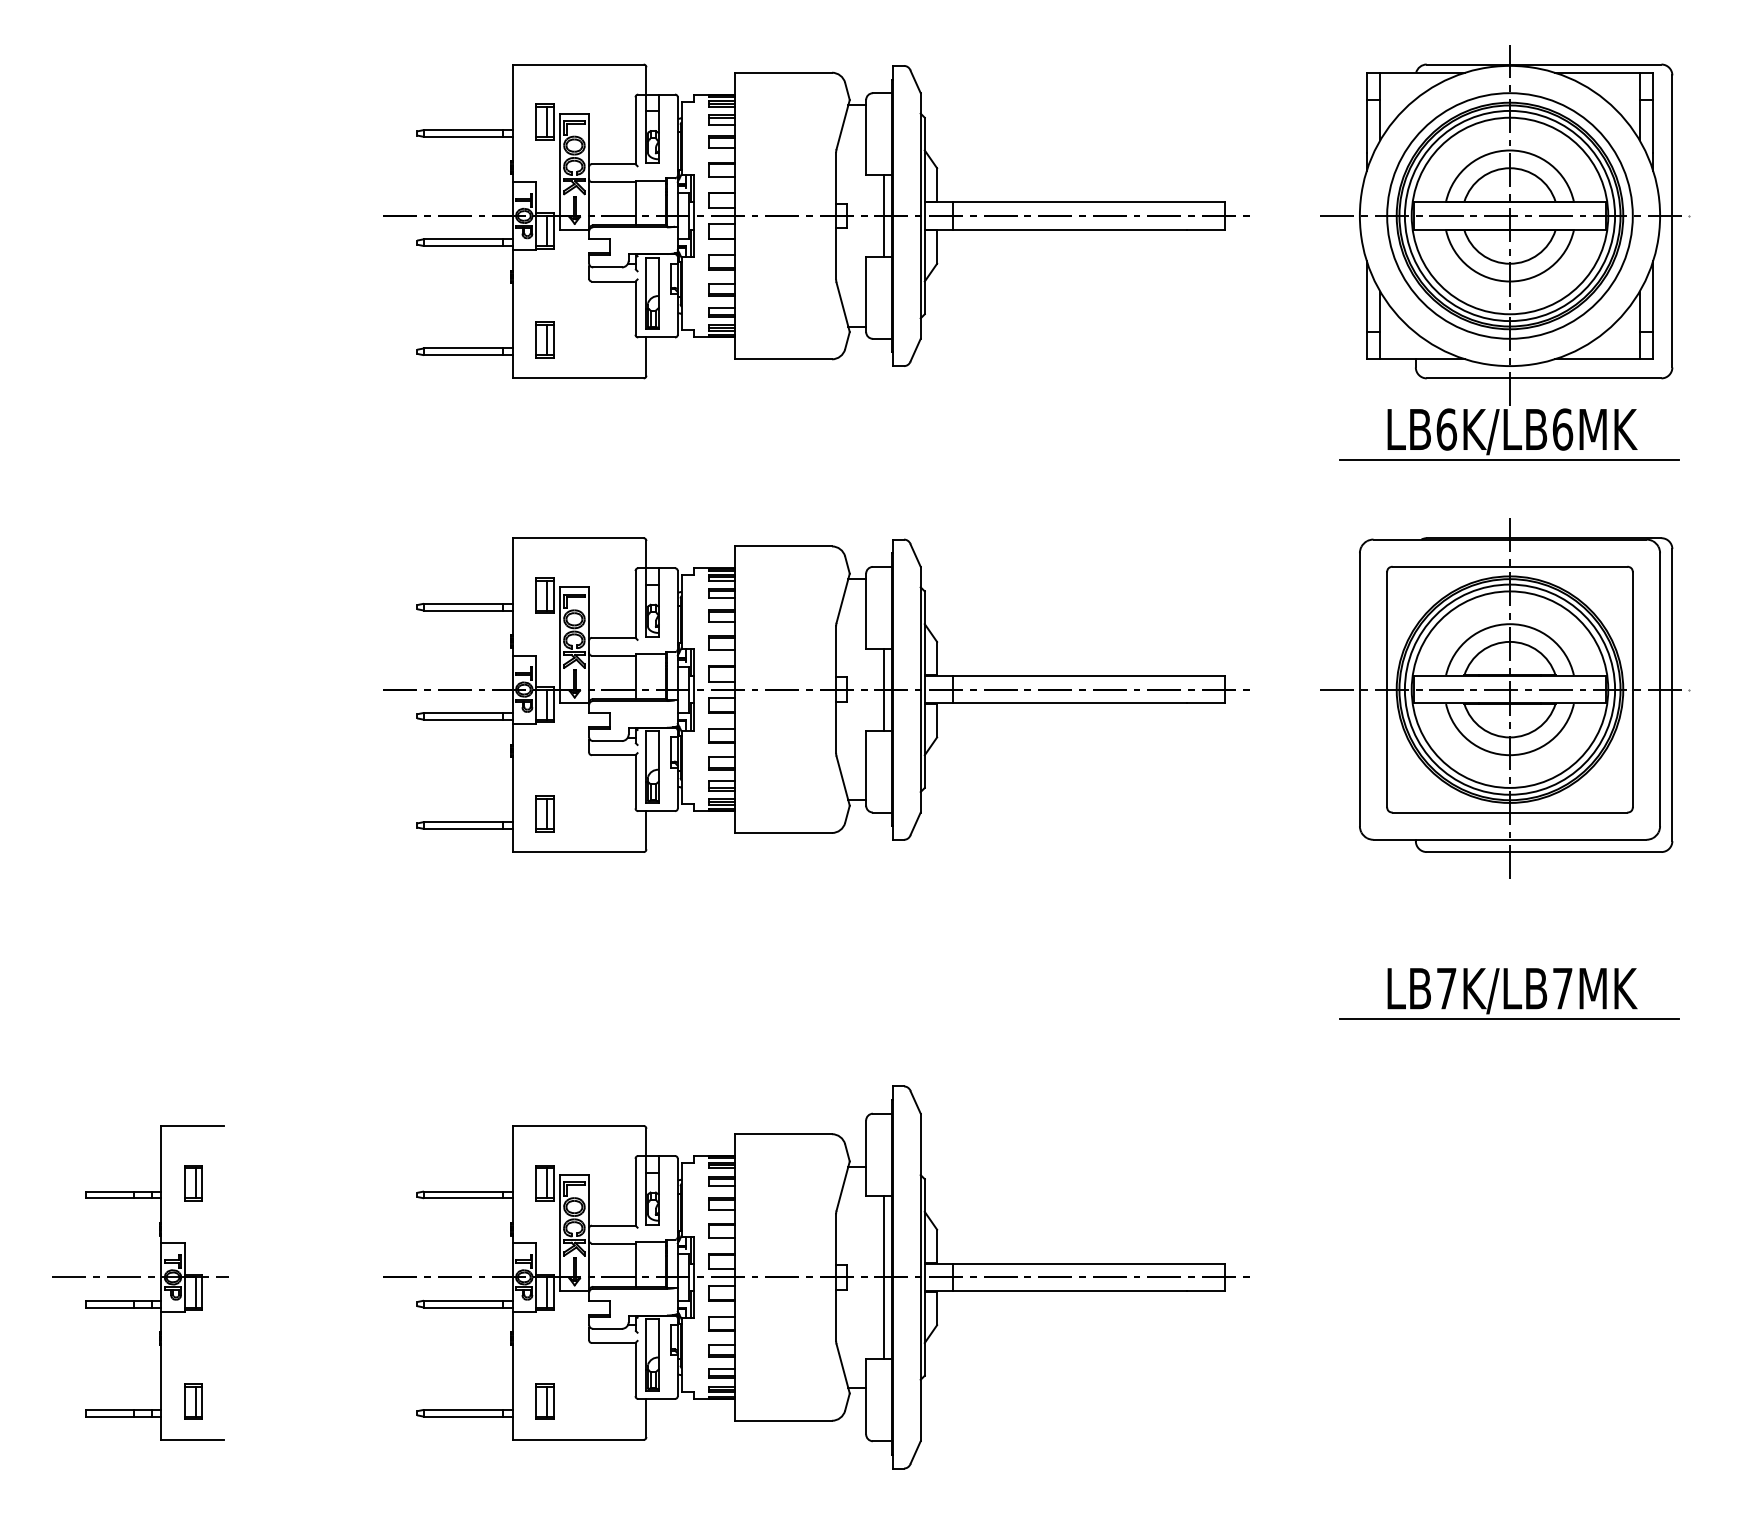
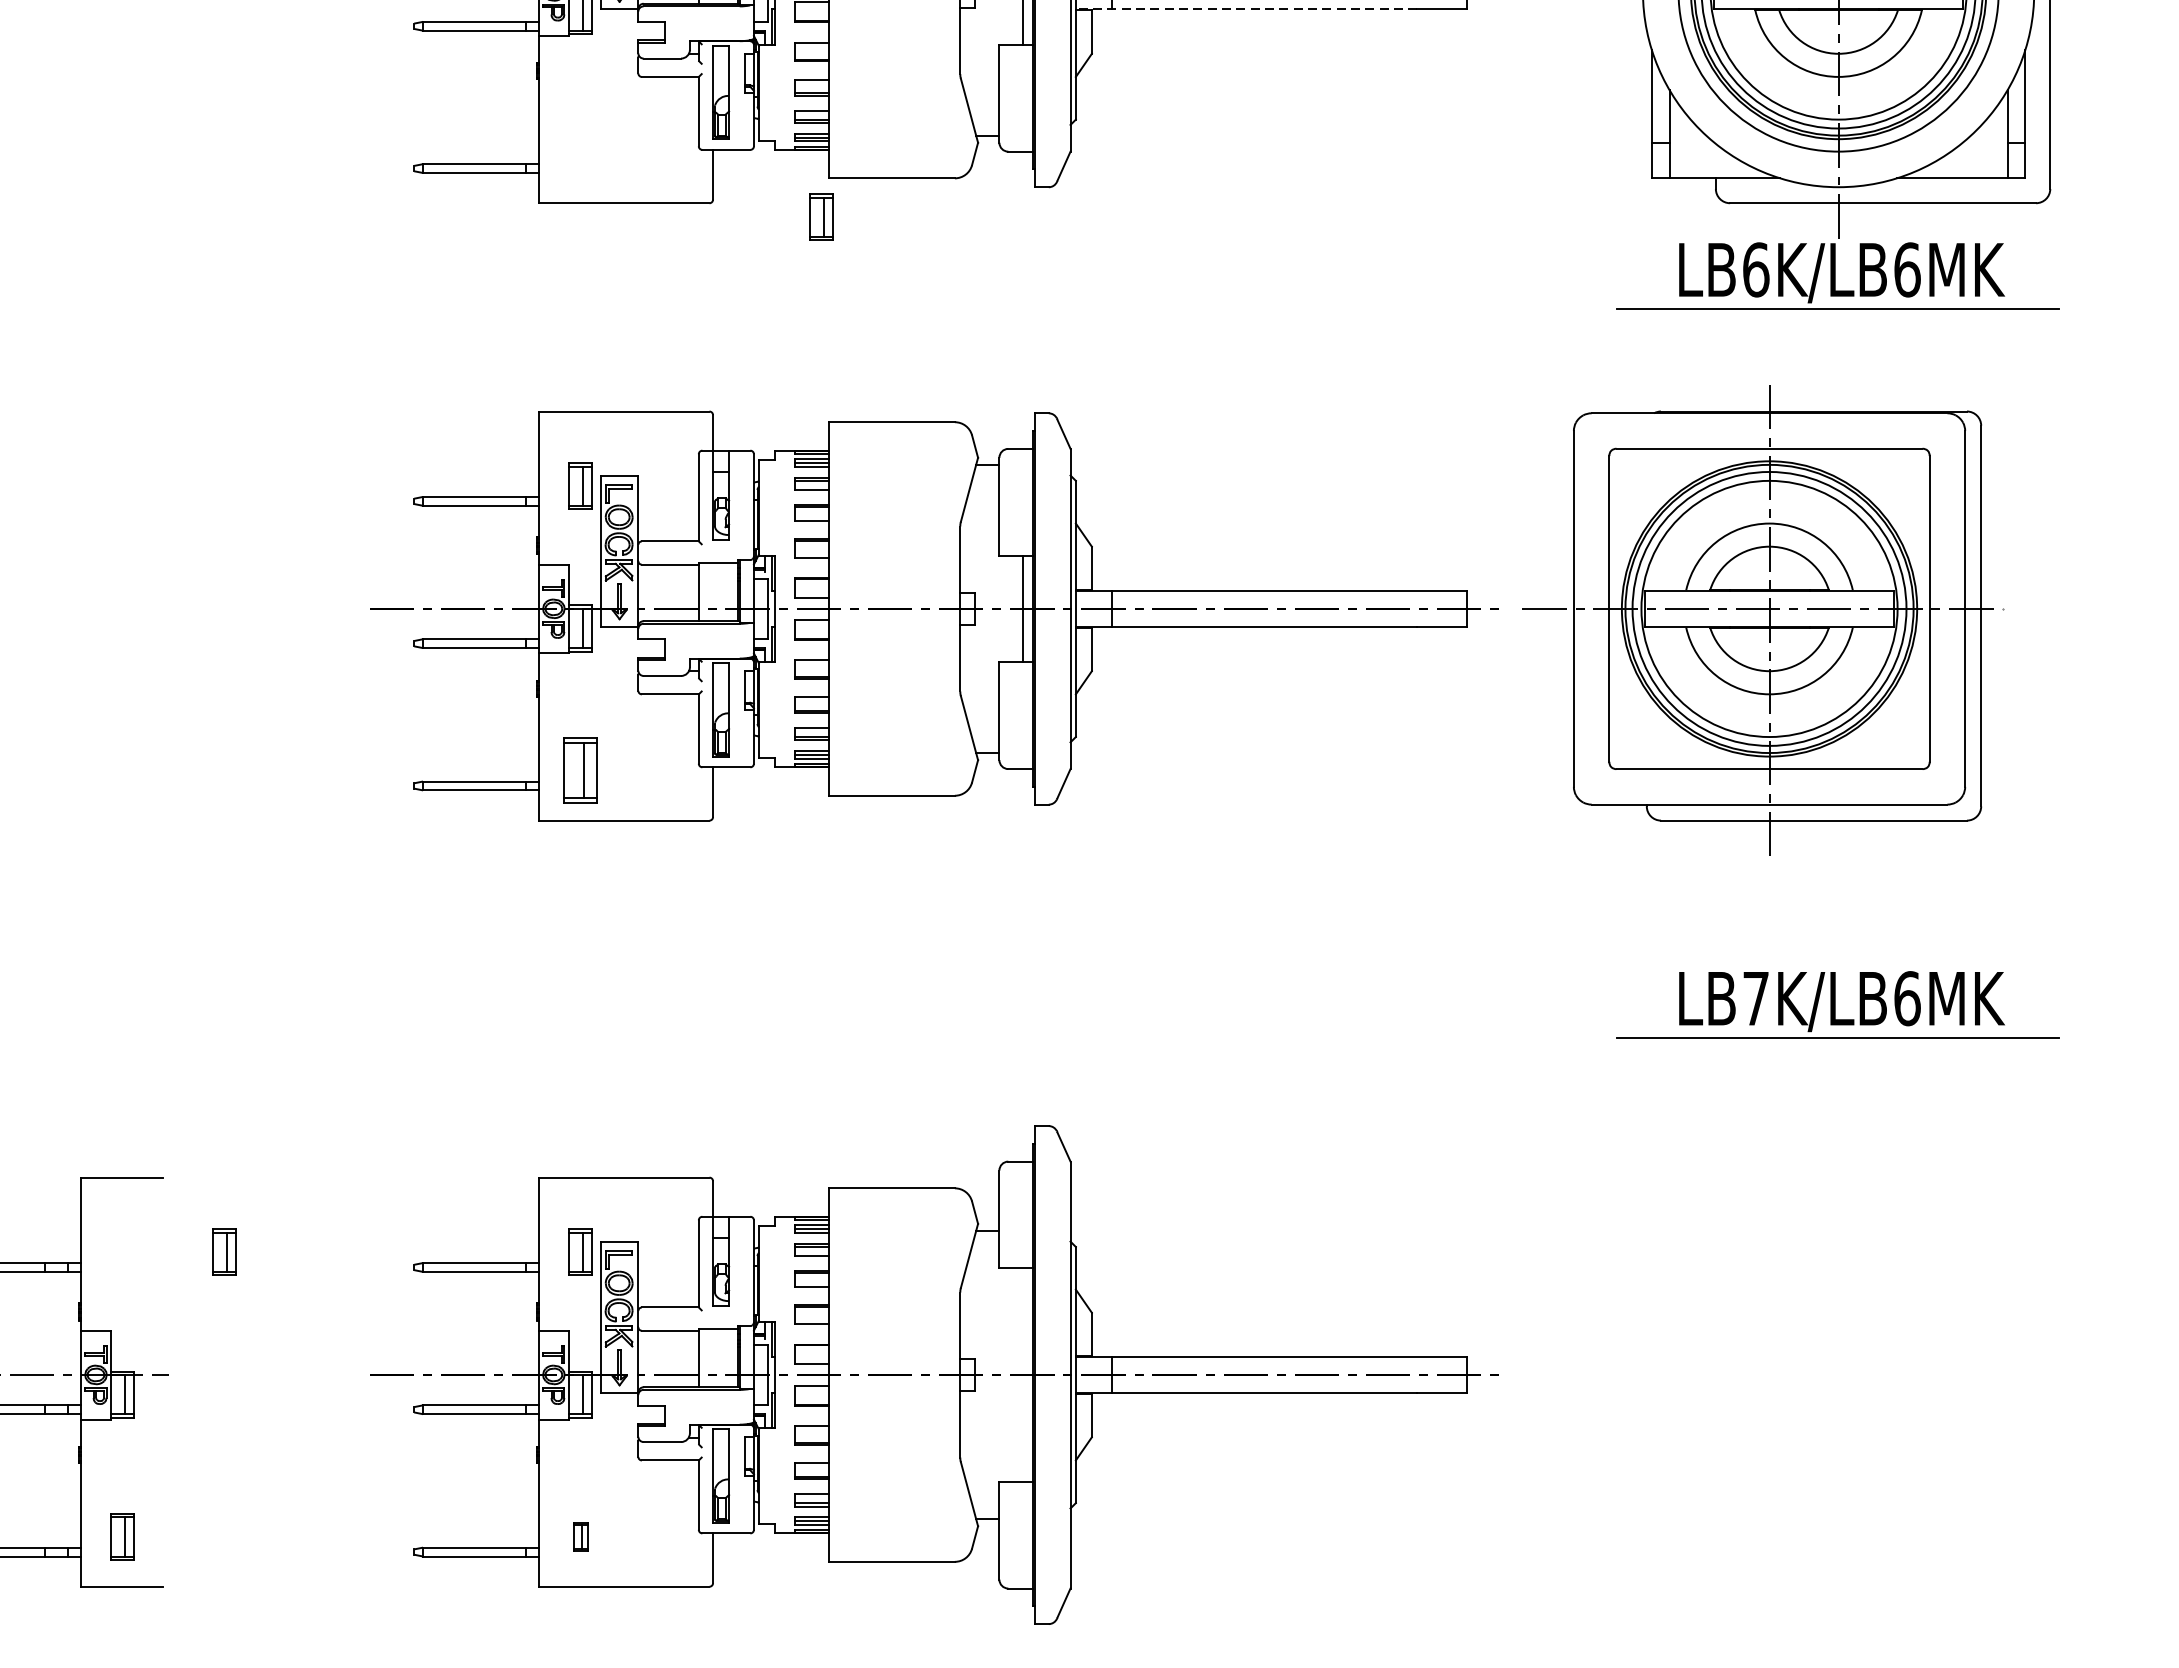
line: (1055, 229) -> (1246, 9), solid -> dashed
part: (544, 339) -> (821, 216), moved
part: (1505, 698) -> (1763, 620), moved
part: (544, 813) -> (580, 770), size x1.4
text: (1562, 988) -> (1907, 998), LB7K/LB7MK -> LB7K/LB6MK
part: (193, 1183) -> (224, 1252), moved
line: (883, 1277) -> (1022, 1375), removed
part: (544, 1401) -> (580, 1536), size x0.6

